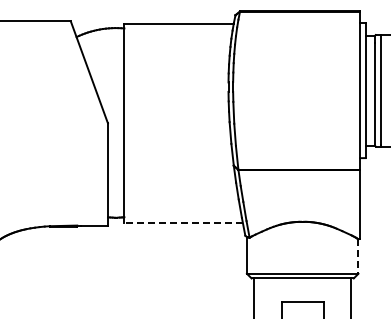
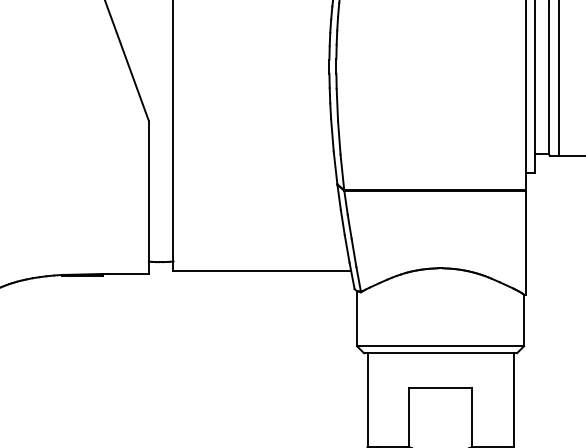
line: (183, 223) -> (262, 270), dashed -> solid
line: (358, 257) -> (524, 321), dashed -> solid

